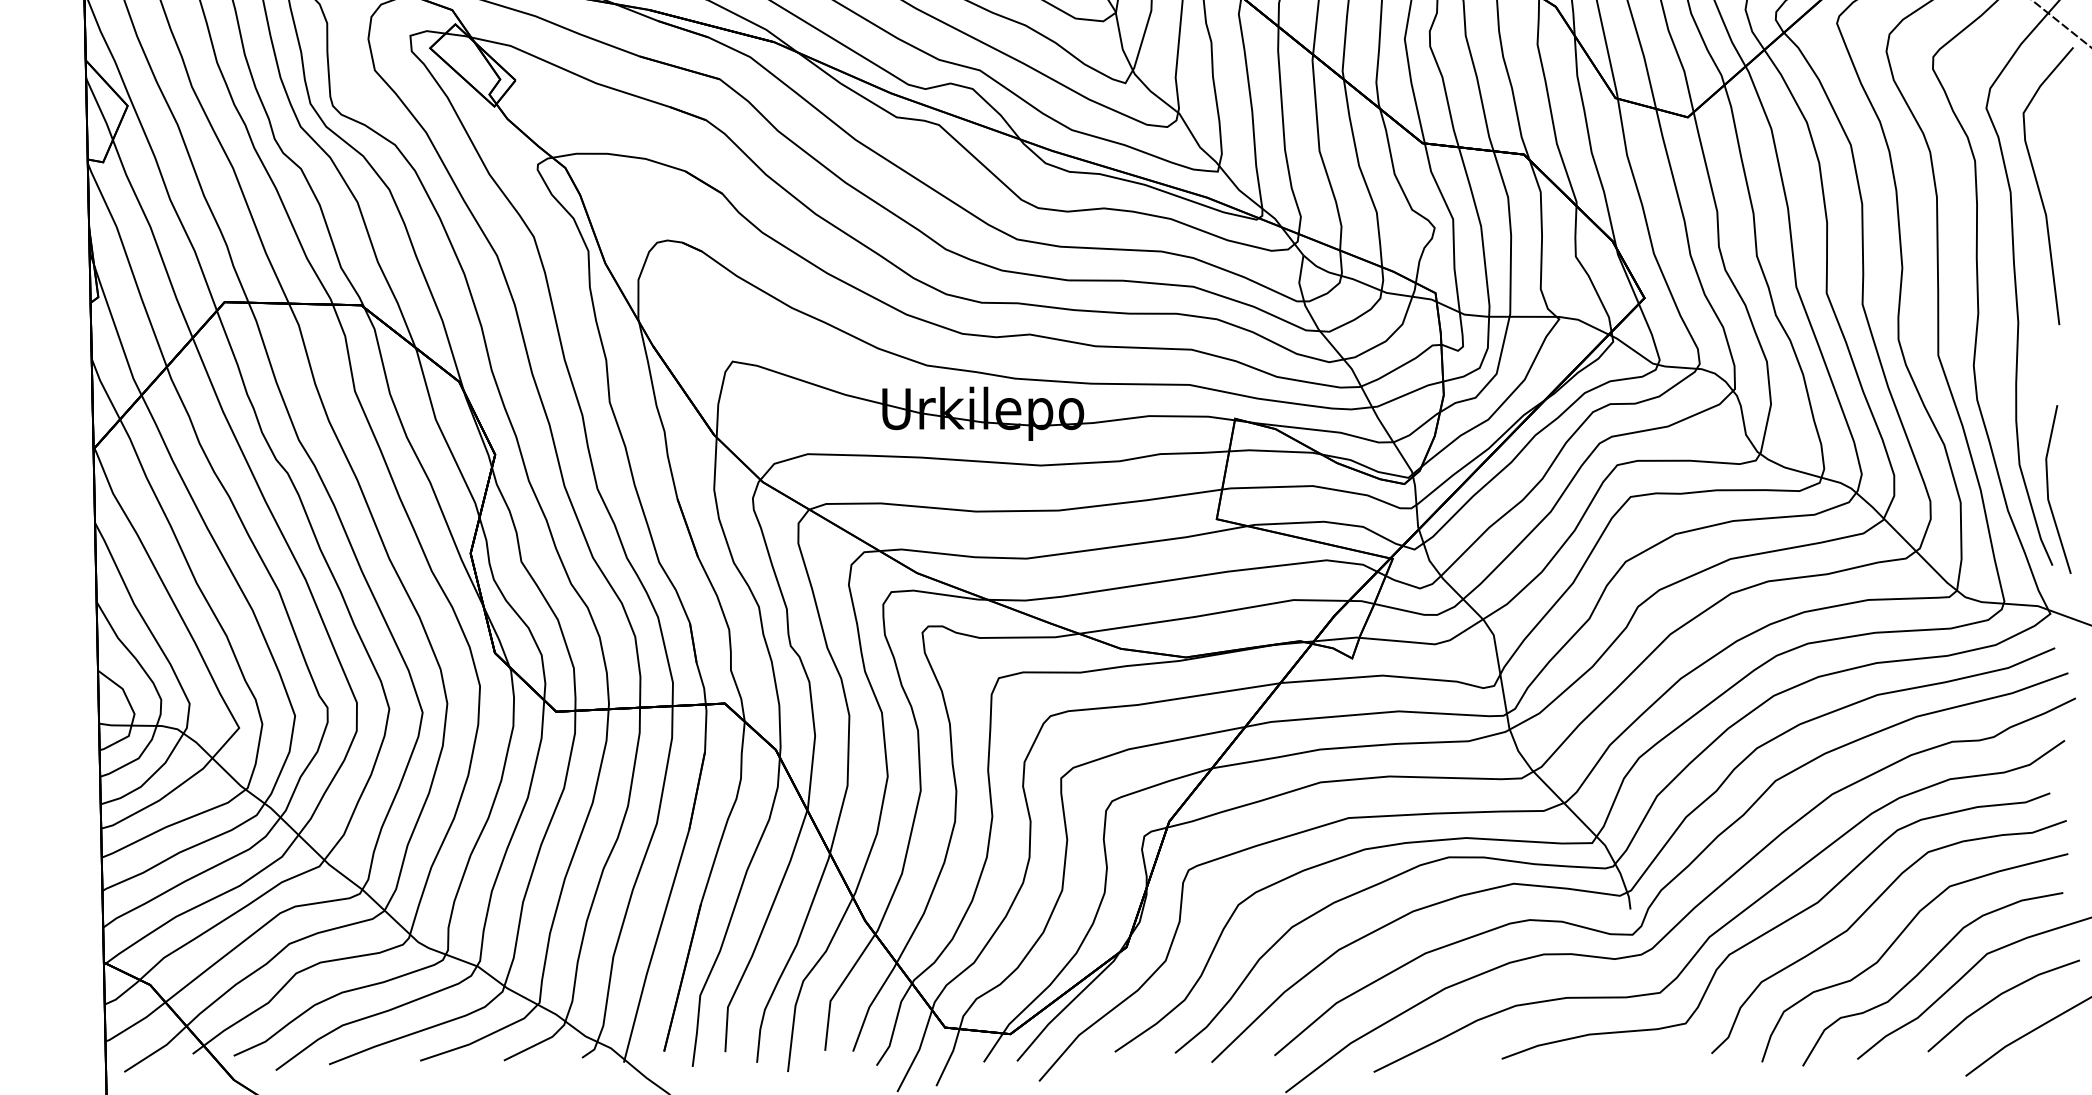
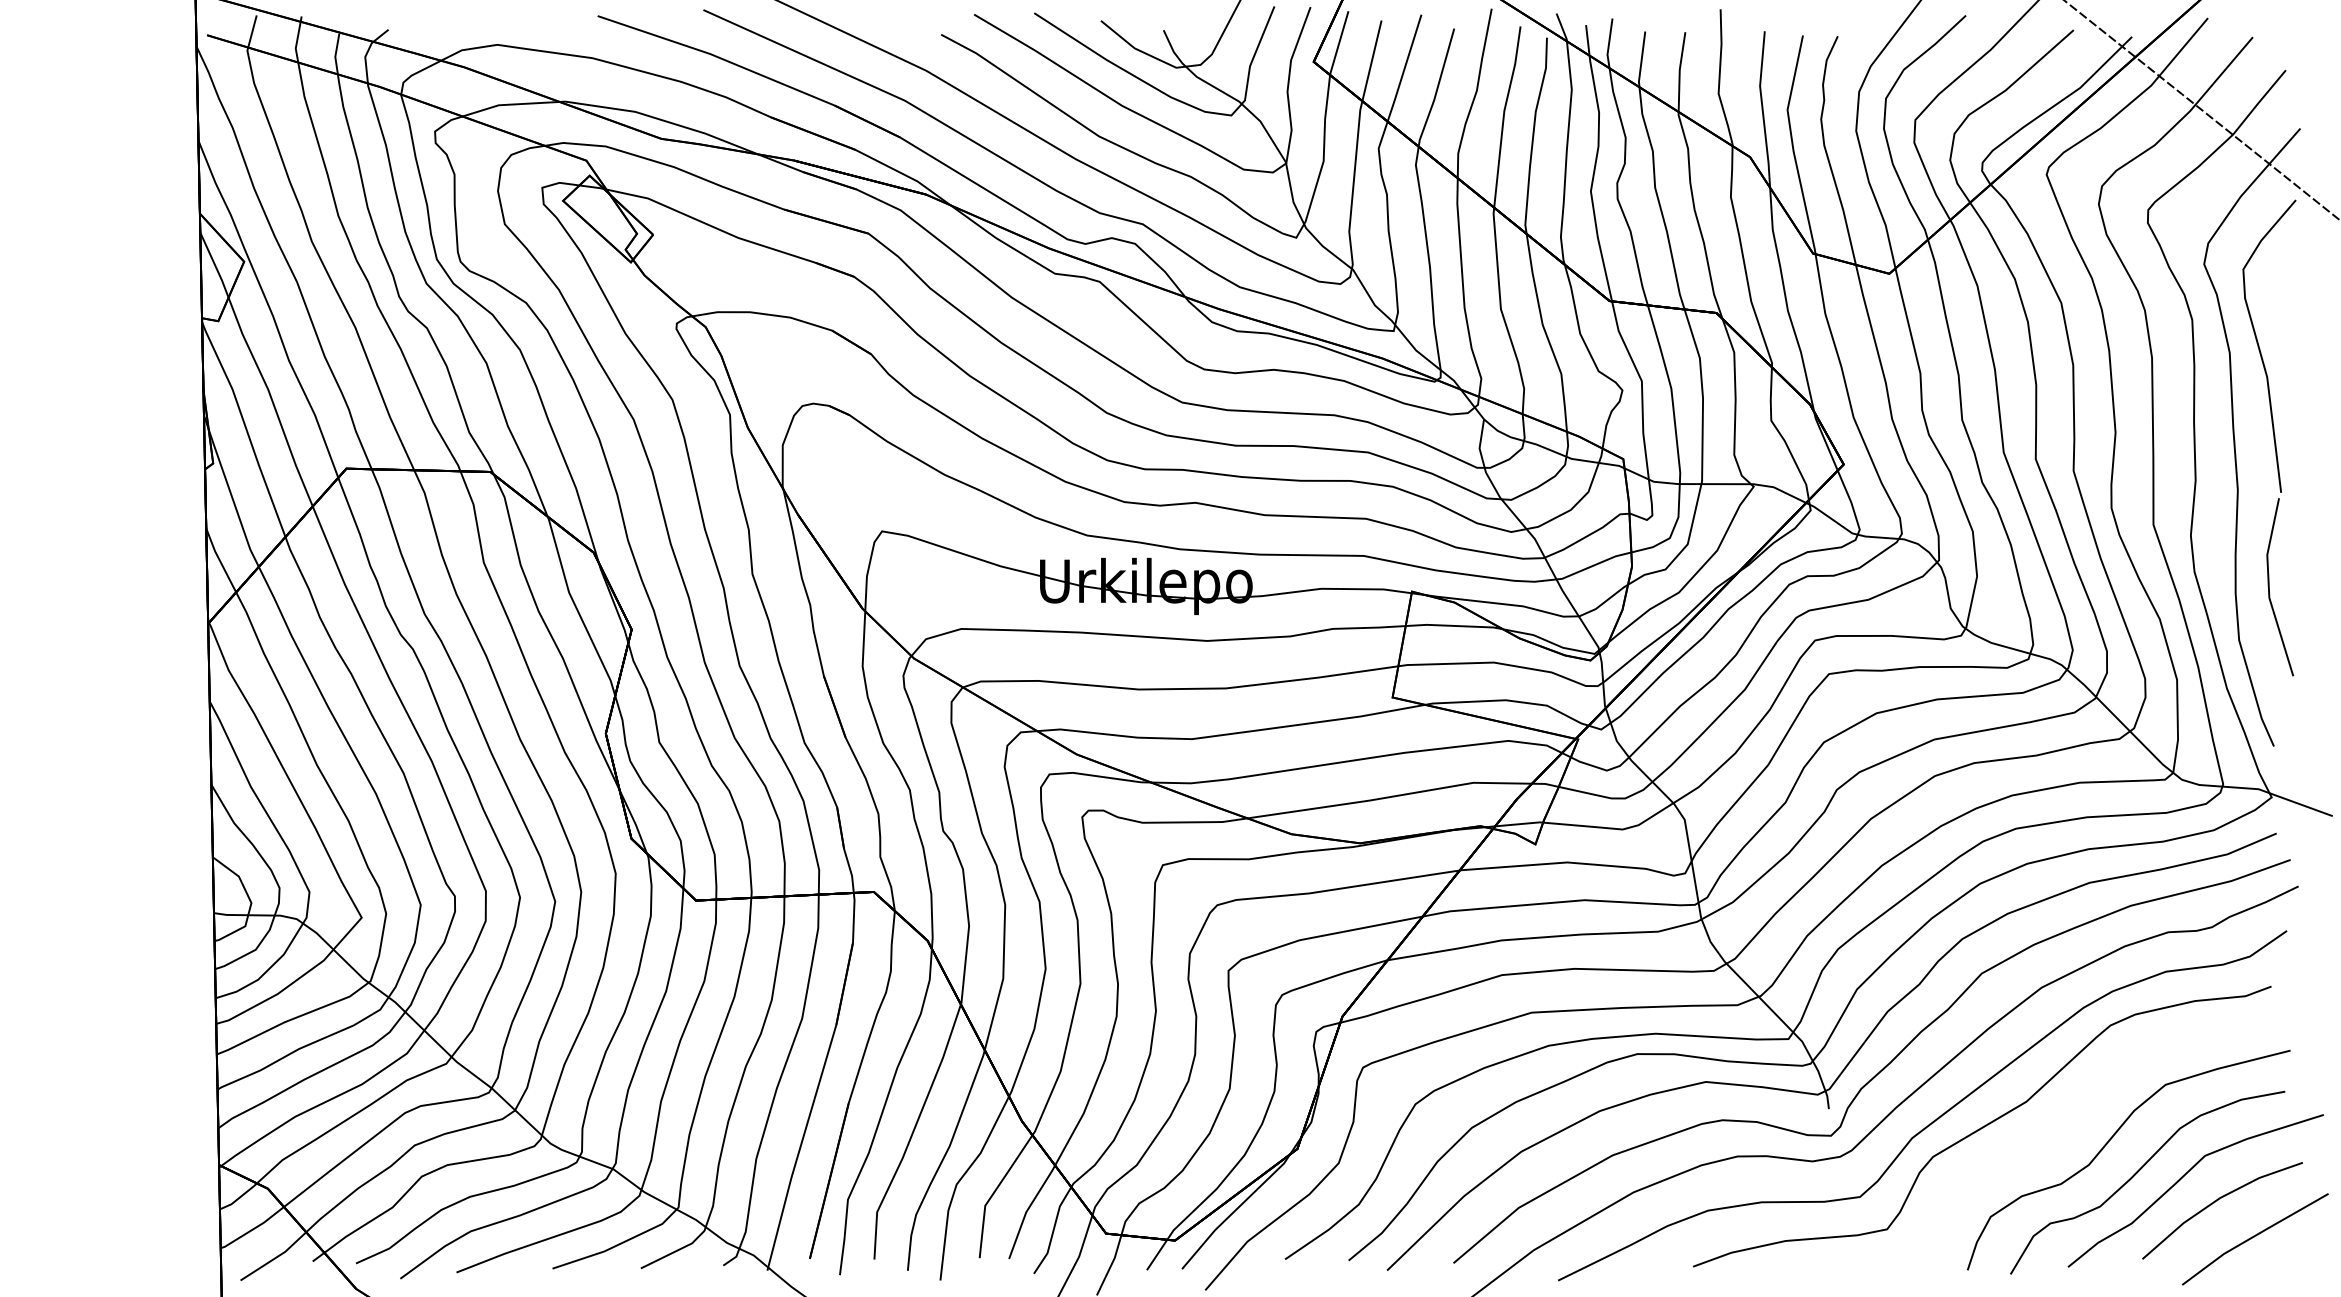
line: (2048, 489) -> (2269, 587), moved
curve: (1865, 912) -> (2076, 1112), removed

